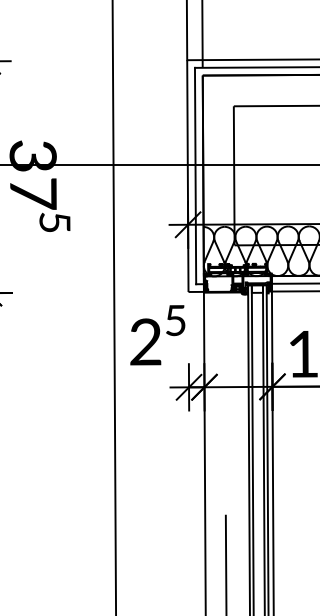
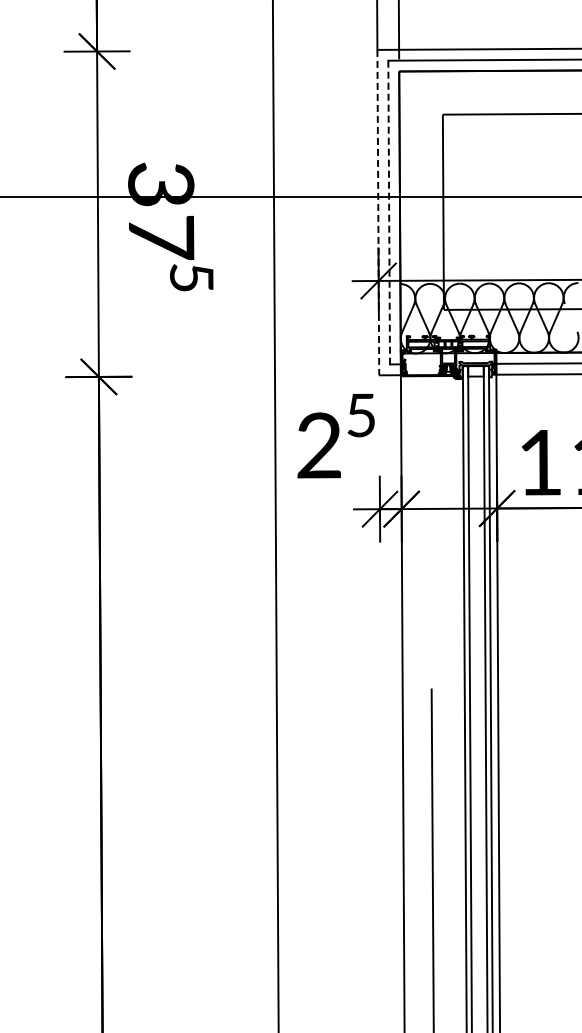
line: (187, 176) -> (378, 212), solid -> dashed
line: (195, 176) -> (389, 212), solid -> dashed

